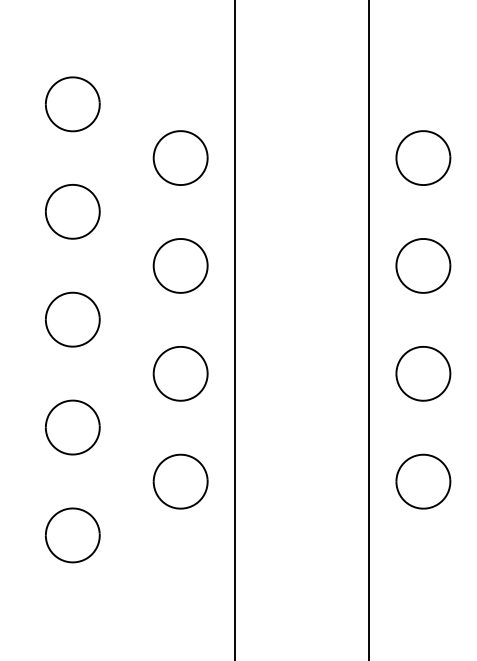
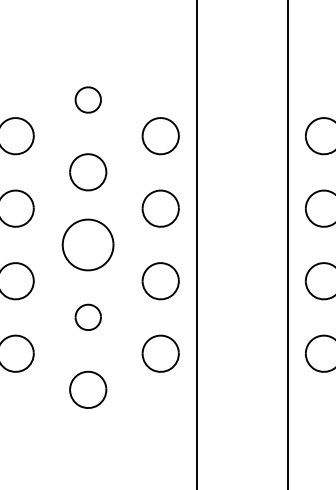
part: (73, 103) -> (88, 99), size x0.7
part: (73, 319) -> (88, 244), size x1.4
part: (73, 427) -> (88, 317), size x0.7

